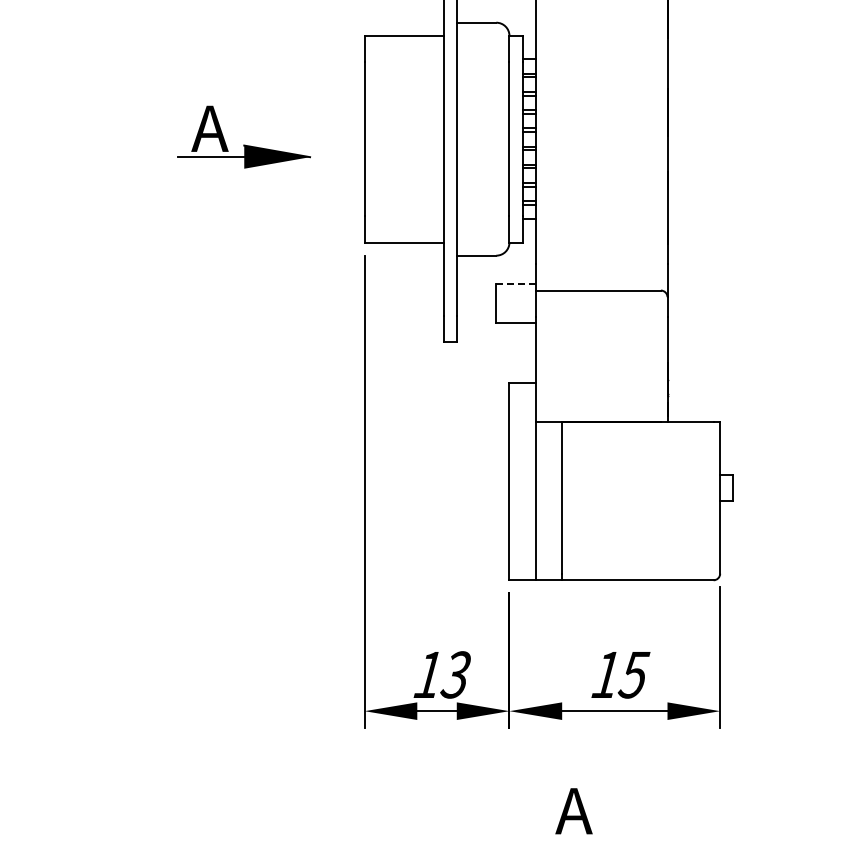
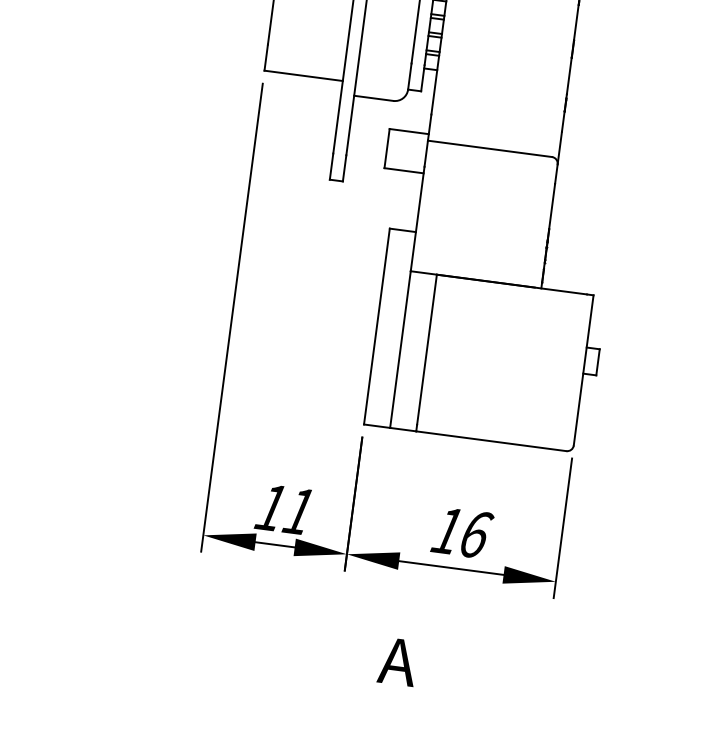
line: (516, 283) -> (409, 131), dashed -> solid
text: (455, 674) -> (298, 510), 13 -> 11
text: (633, 674) -> (474, 534), 15 -> 16

